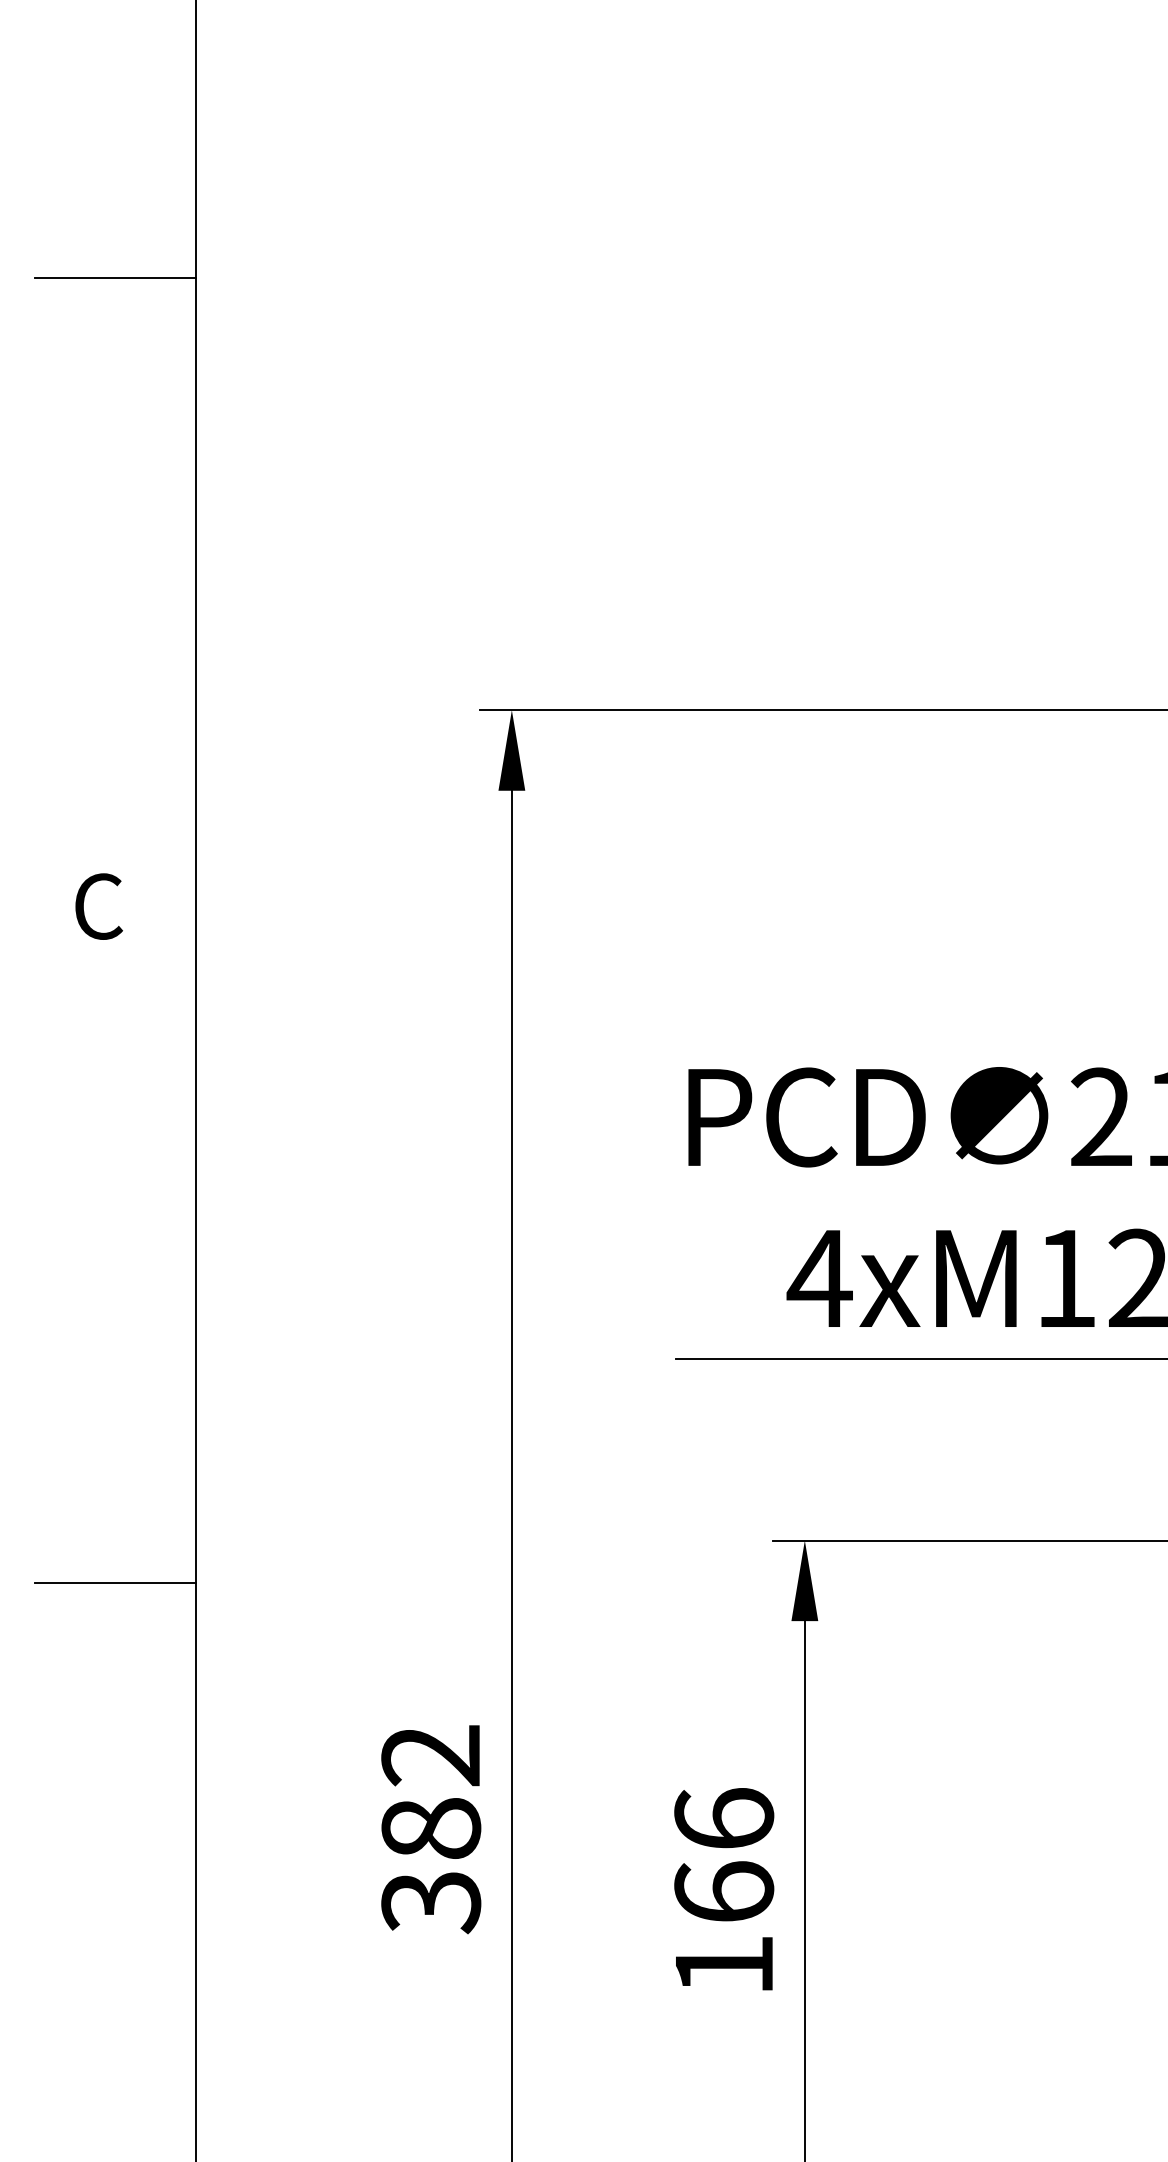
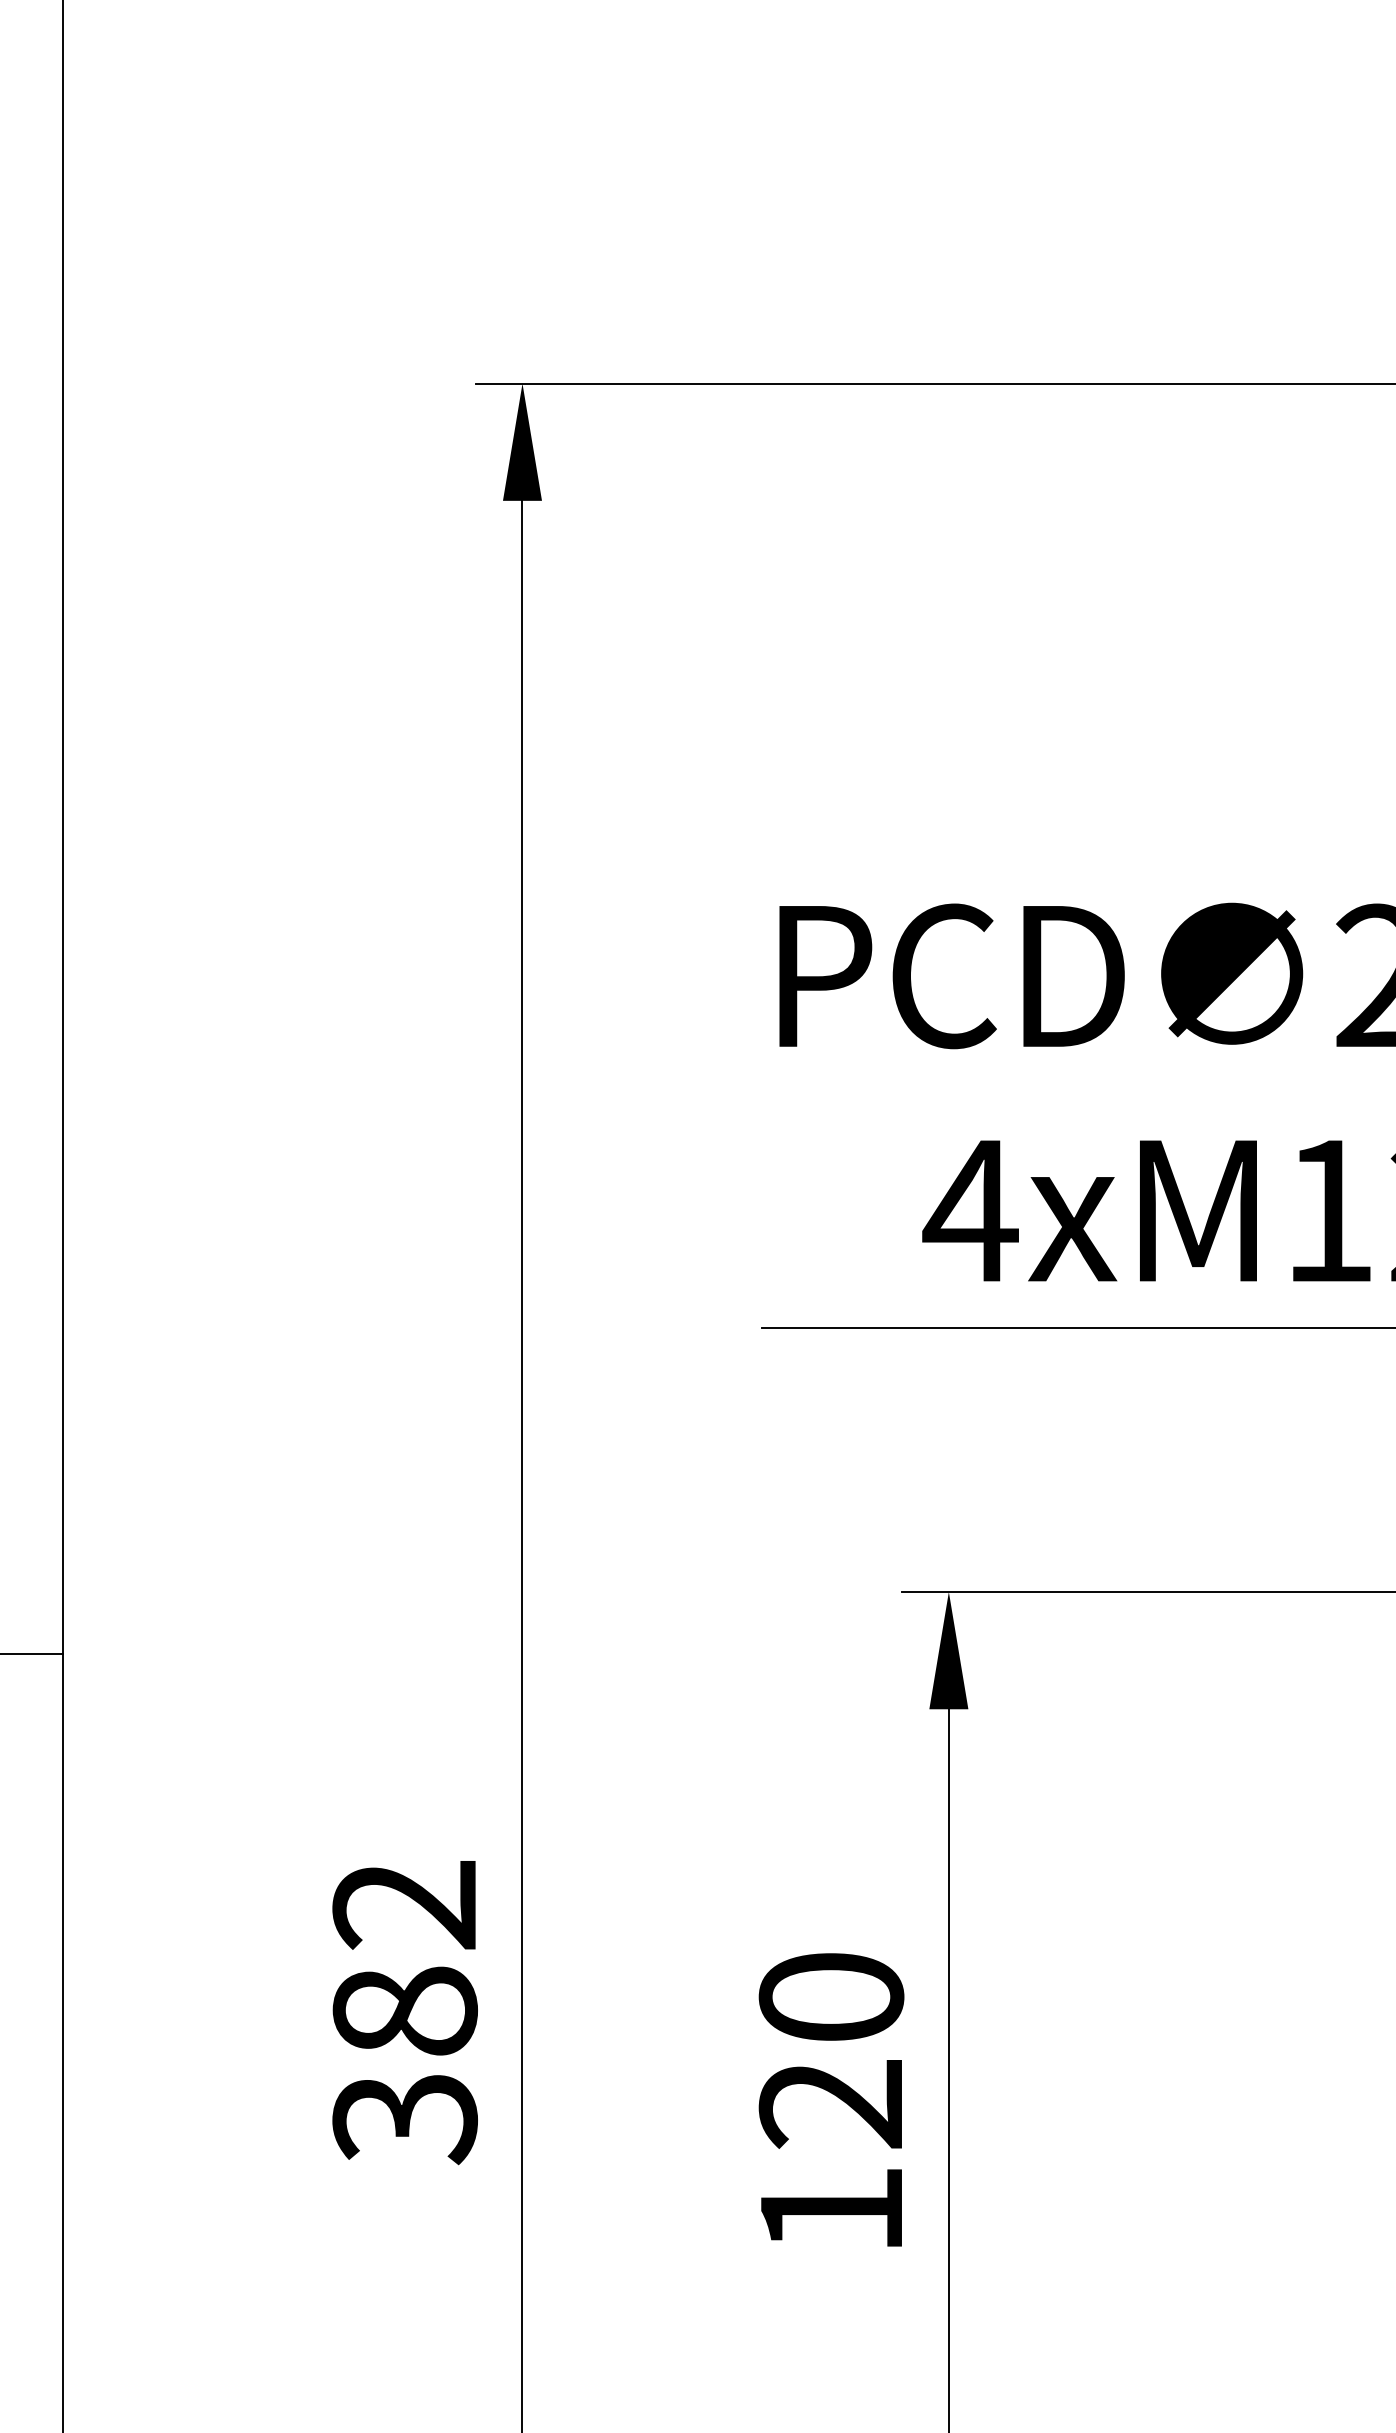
text: (724, 1855) -> (831, 2050), 166 -> 120

